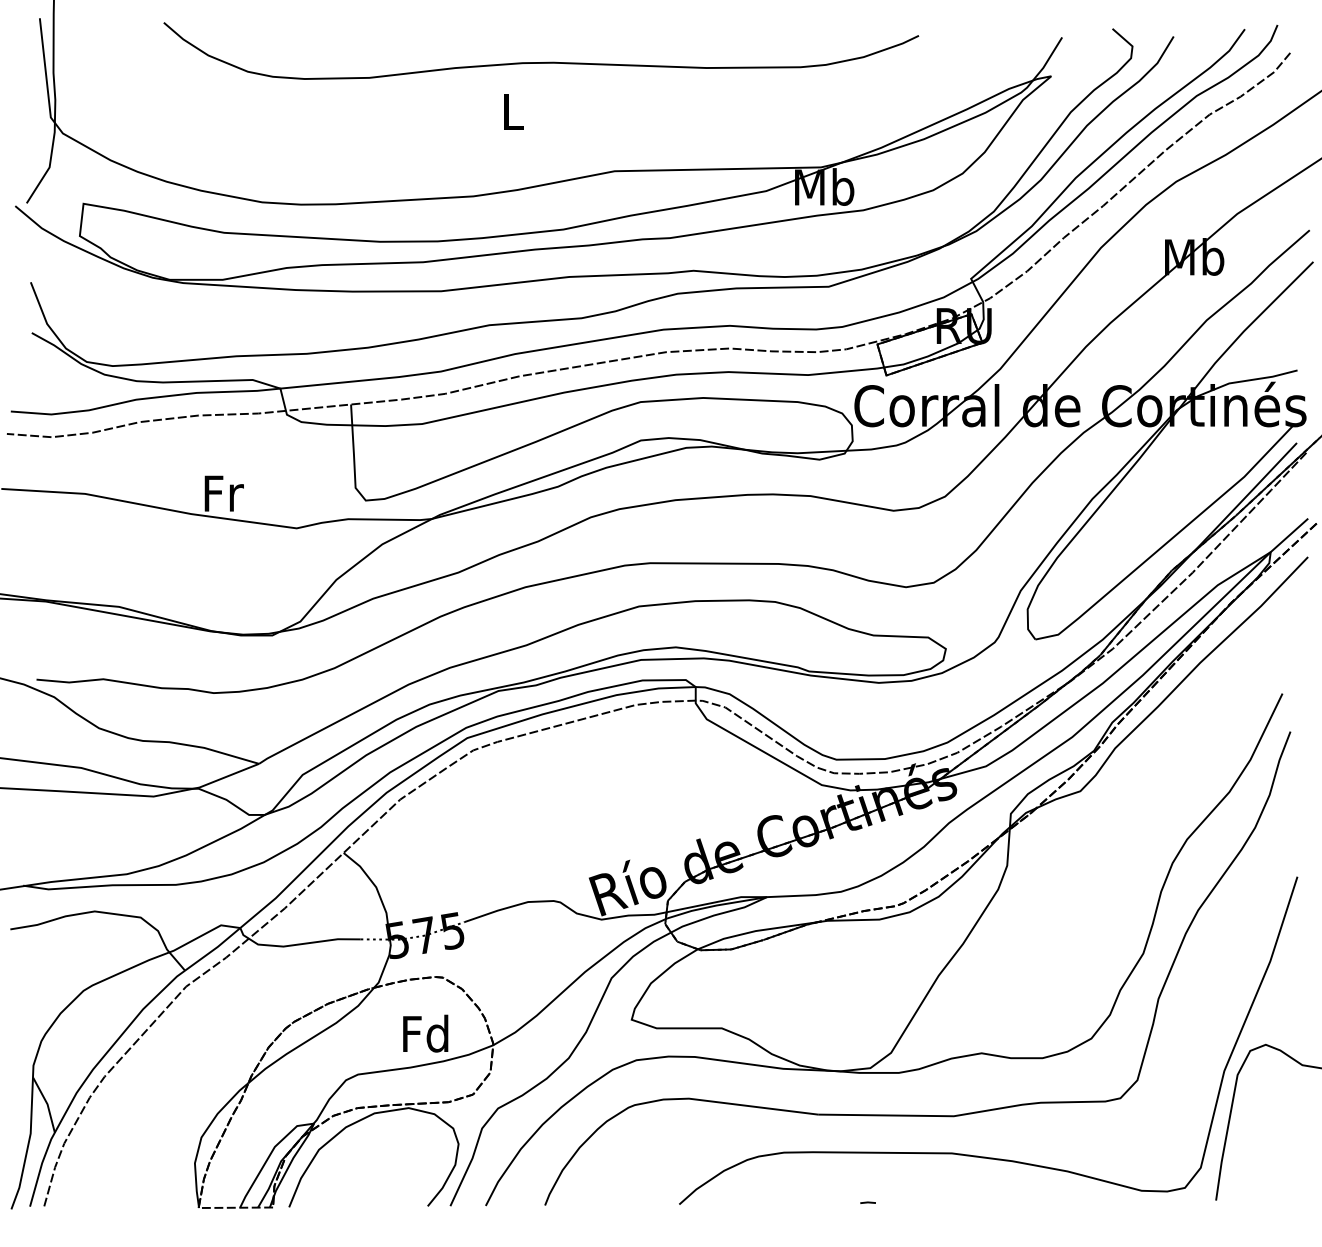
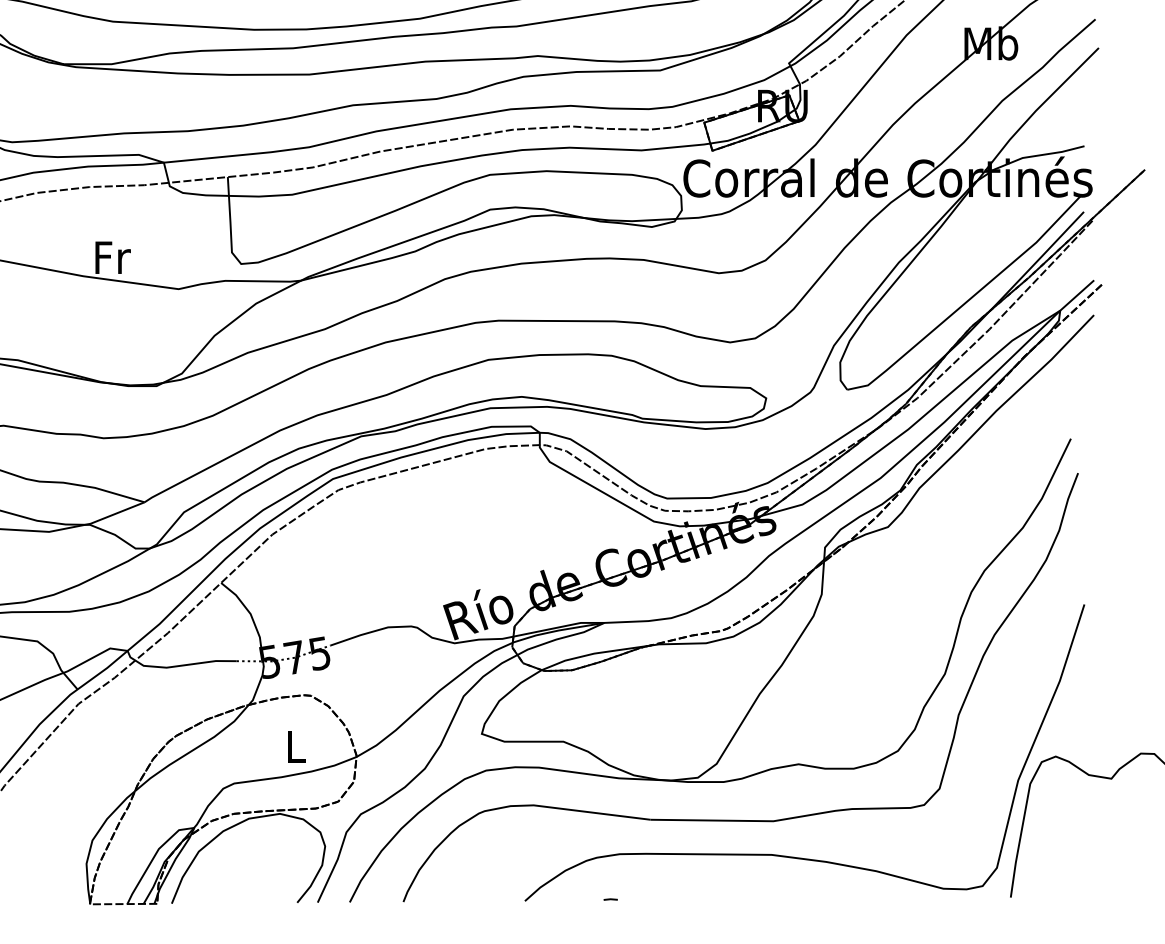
text: (425, 1033) -> (295, 746), Fd -> L
line: (867, 1202) -> (610, 899), moved

